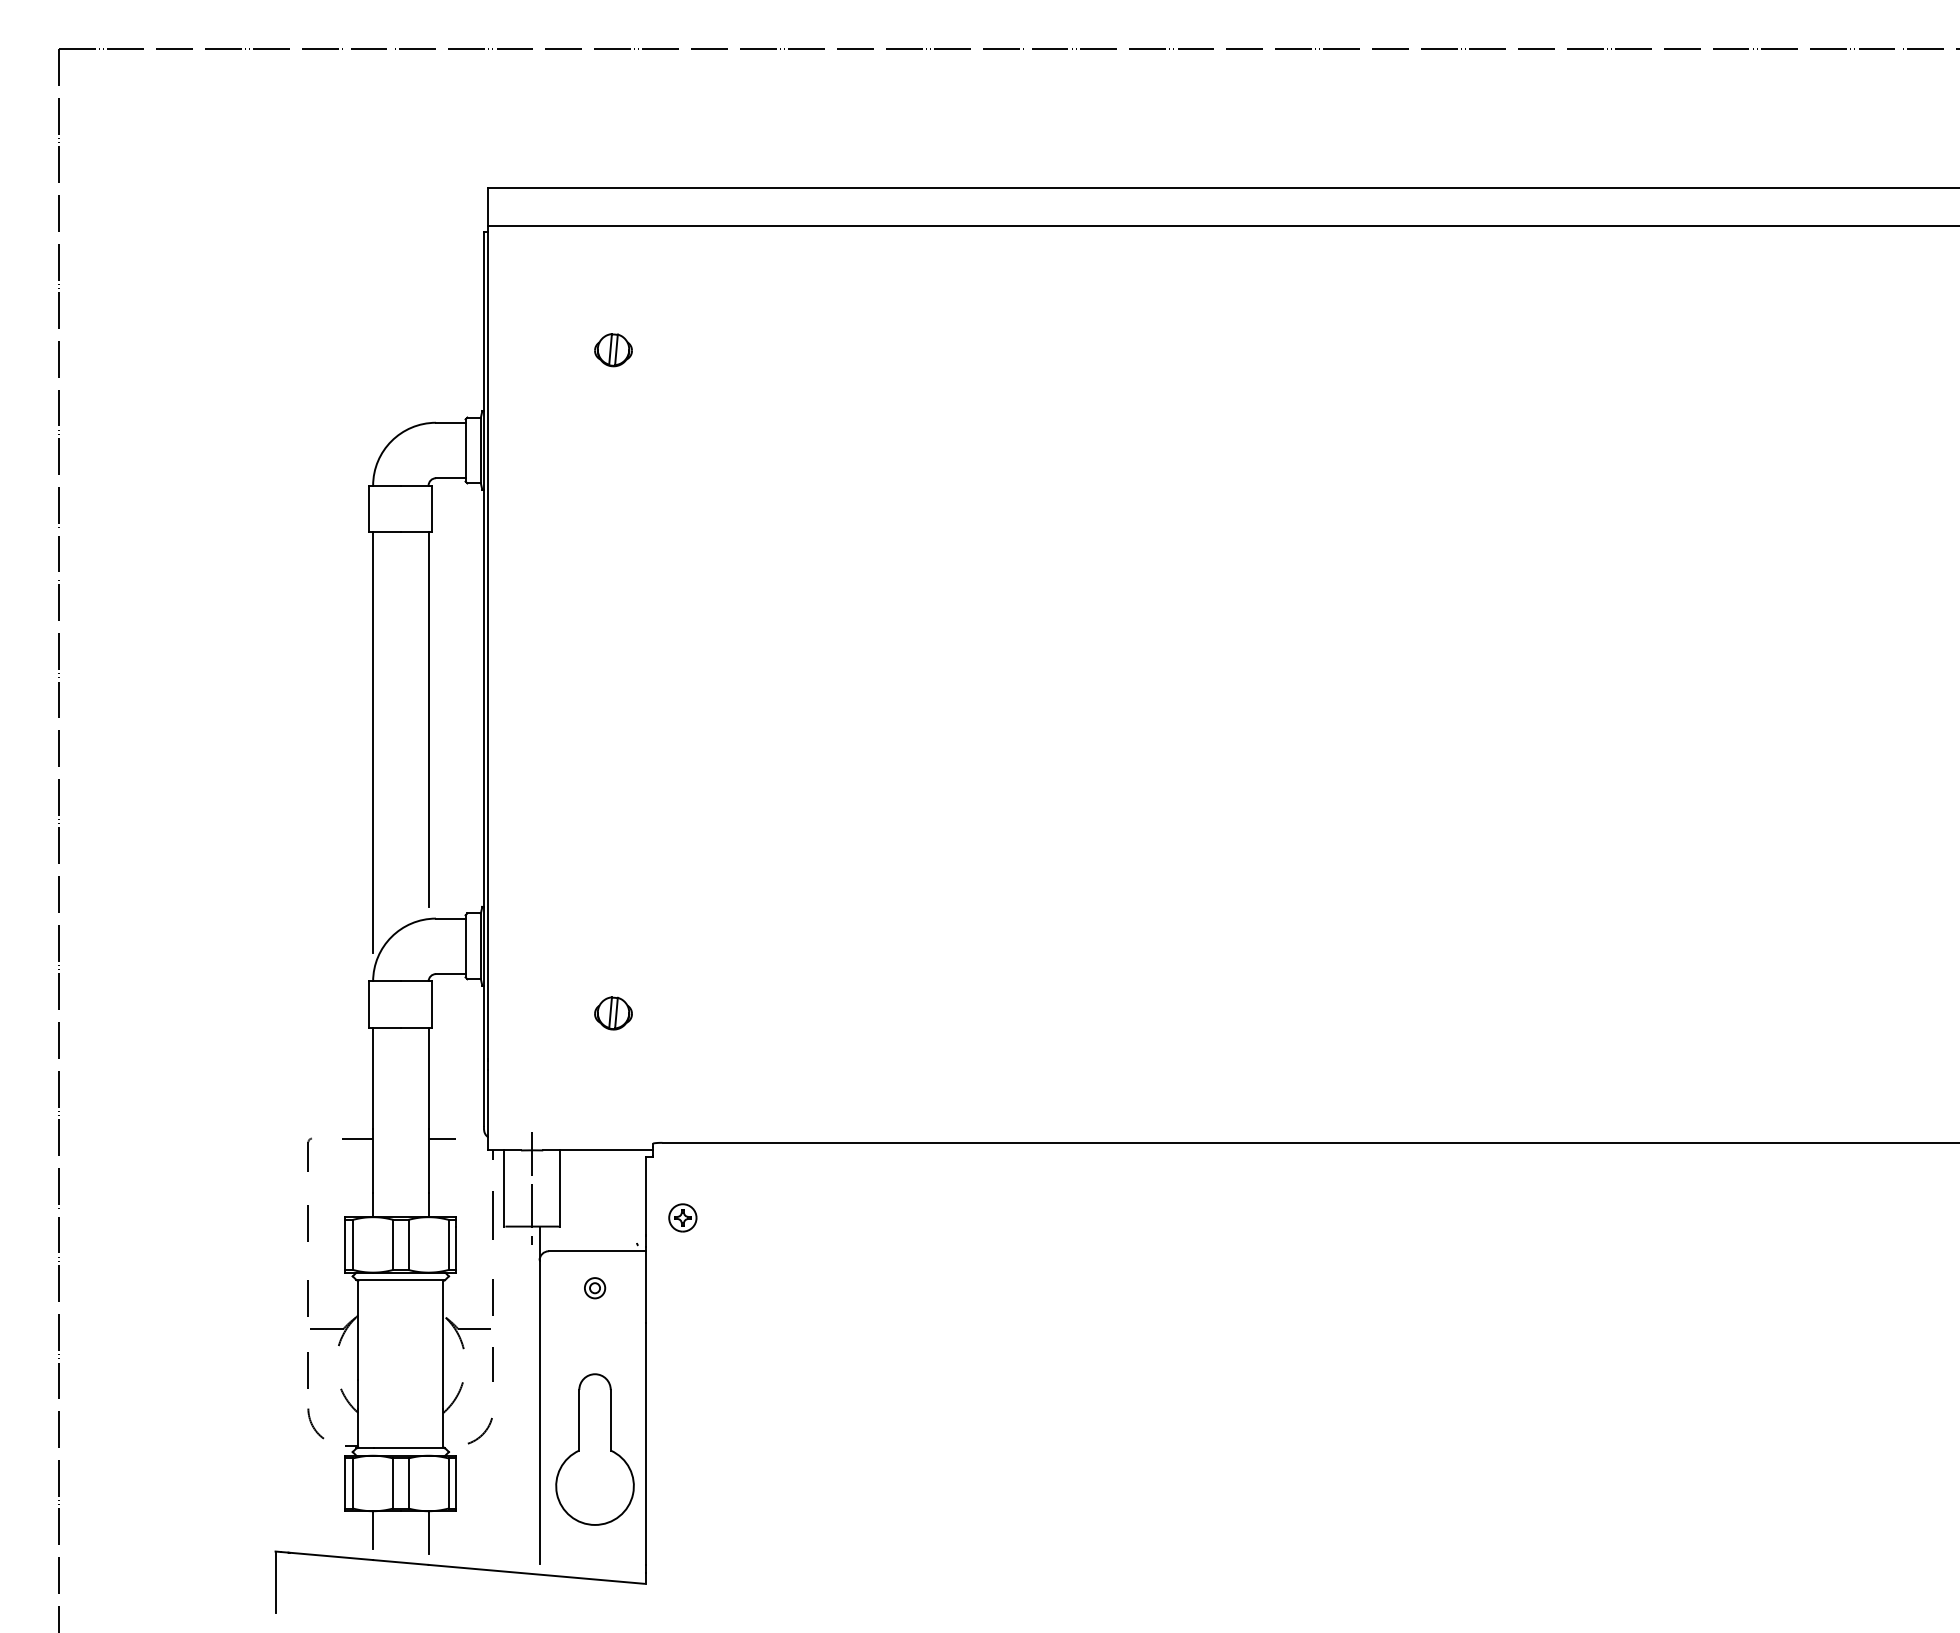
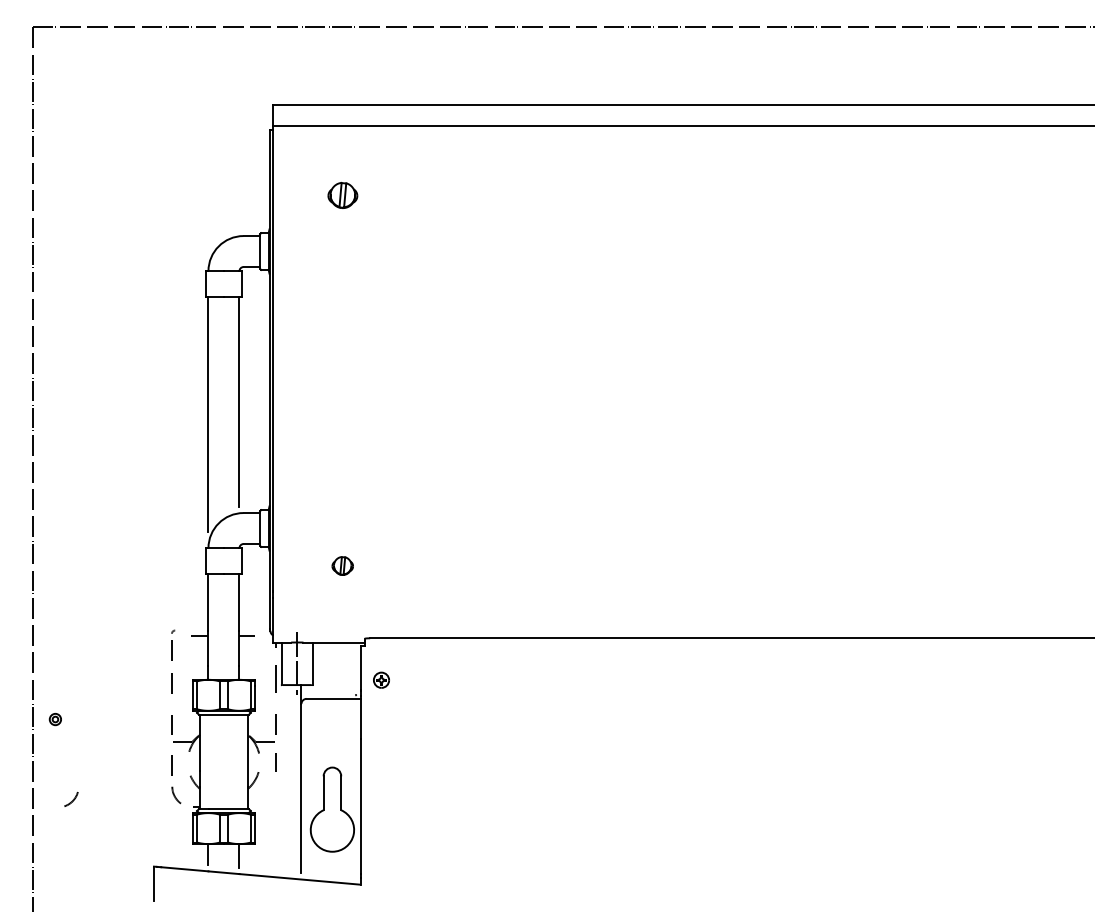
part: (613, 350) -> (342, 195), size x1.4
part: (308, 1153) -> (172, 644), size x1.6
part: (593, 1288) -> (54, 719), moved
arc: (484, 1429) -> (73, 798), moved

